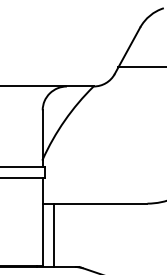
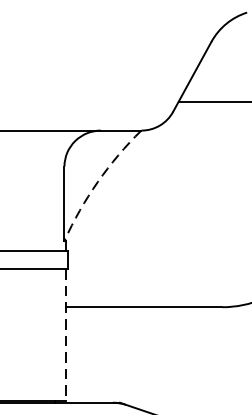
arc: (64, 120) -> (97, 181), solid -> dashed
line: (43, 222) -> (65, 335), solid -> dashed
line: (53, 234) -> (80, 353), removed

